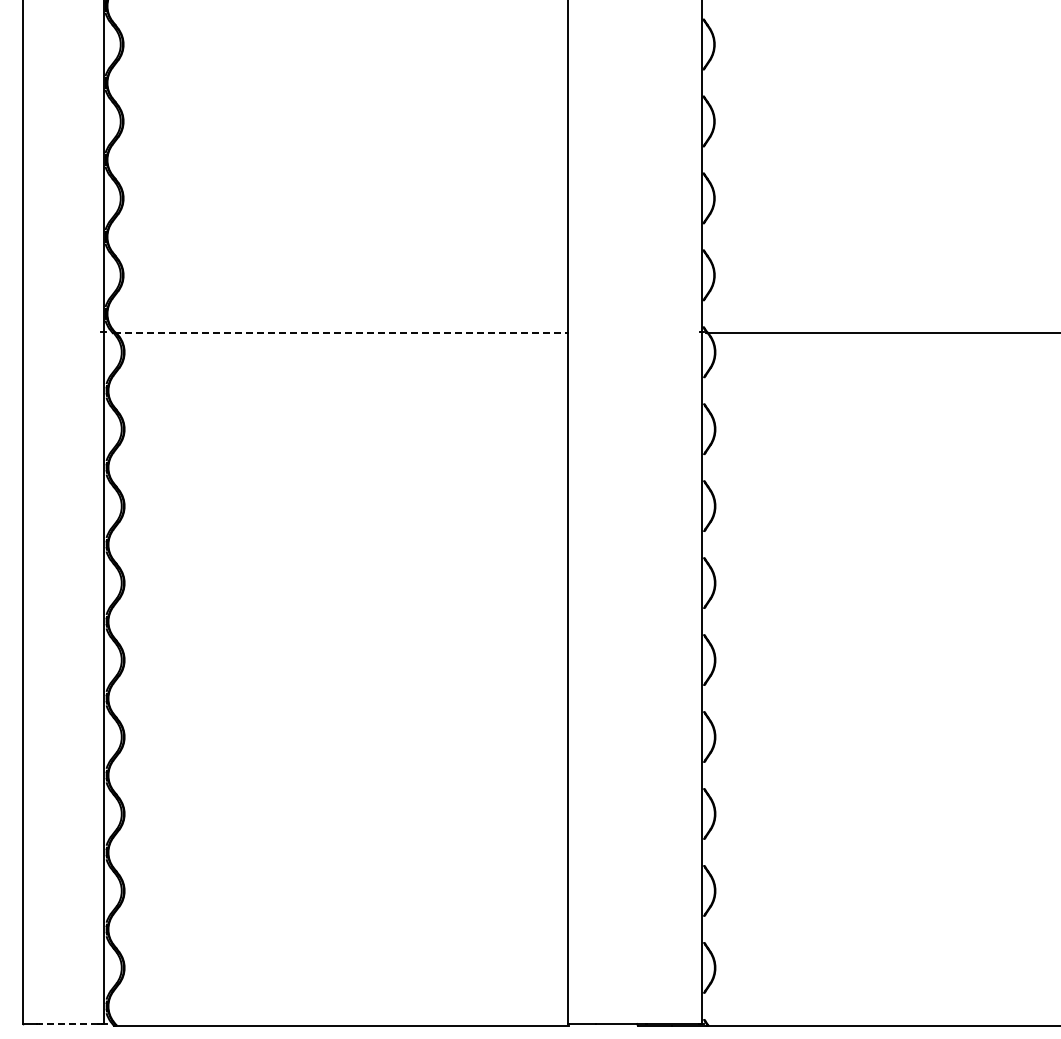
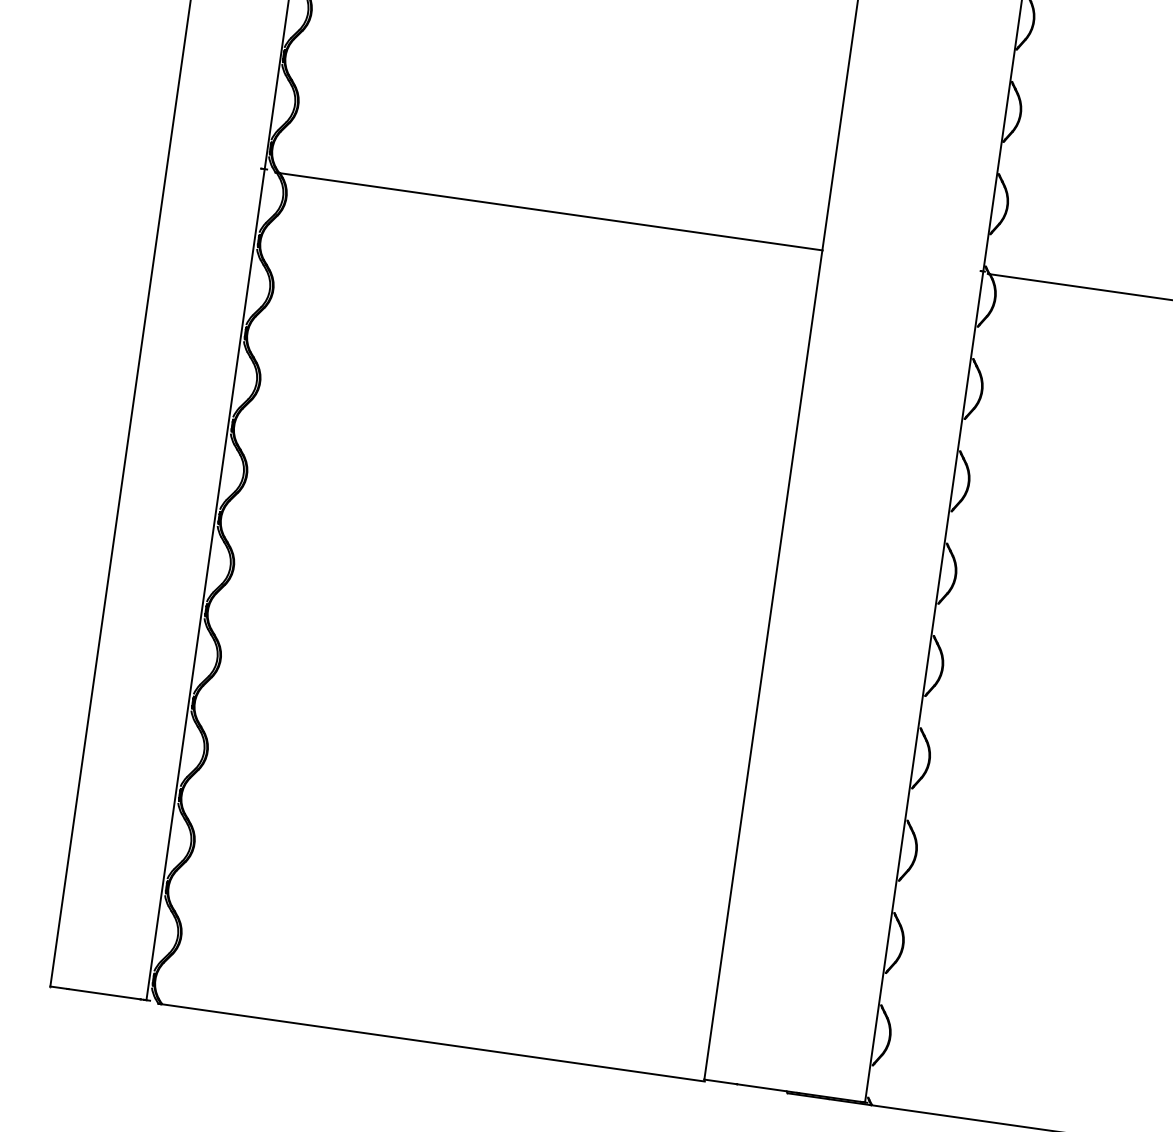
line: (341, 333) -> (549, 212), dashed -> solid
line: (68, 1024) -> (104, 994), dashed -> solid

